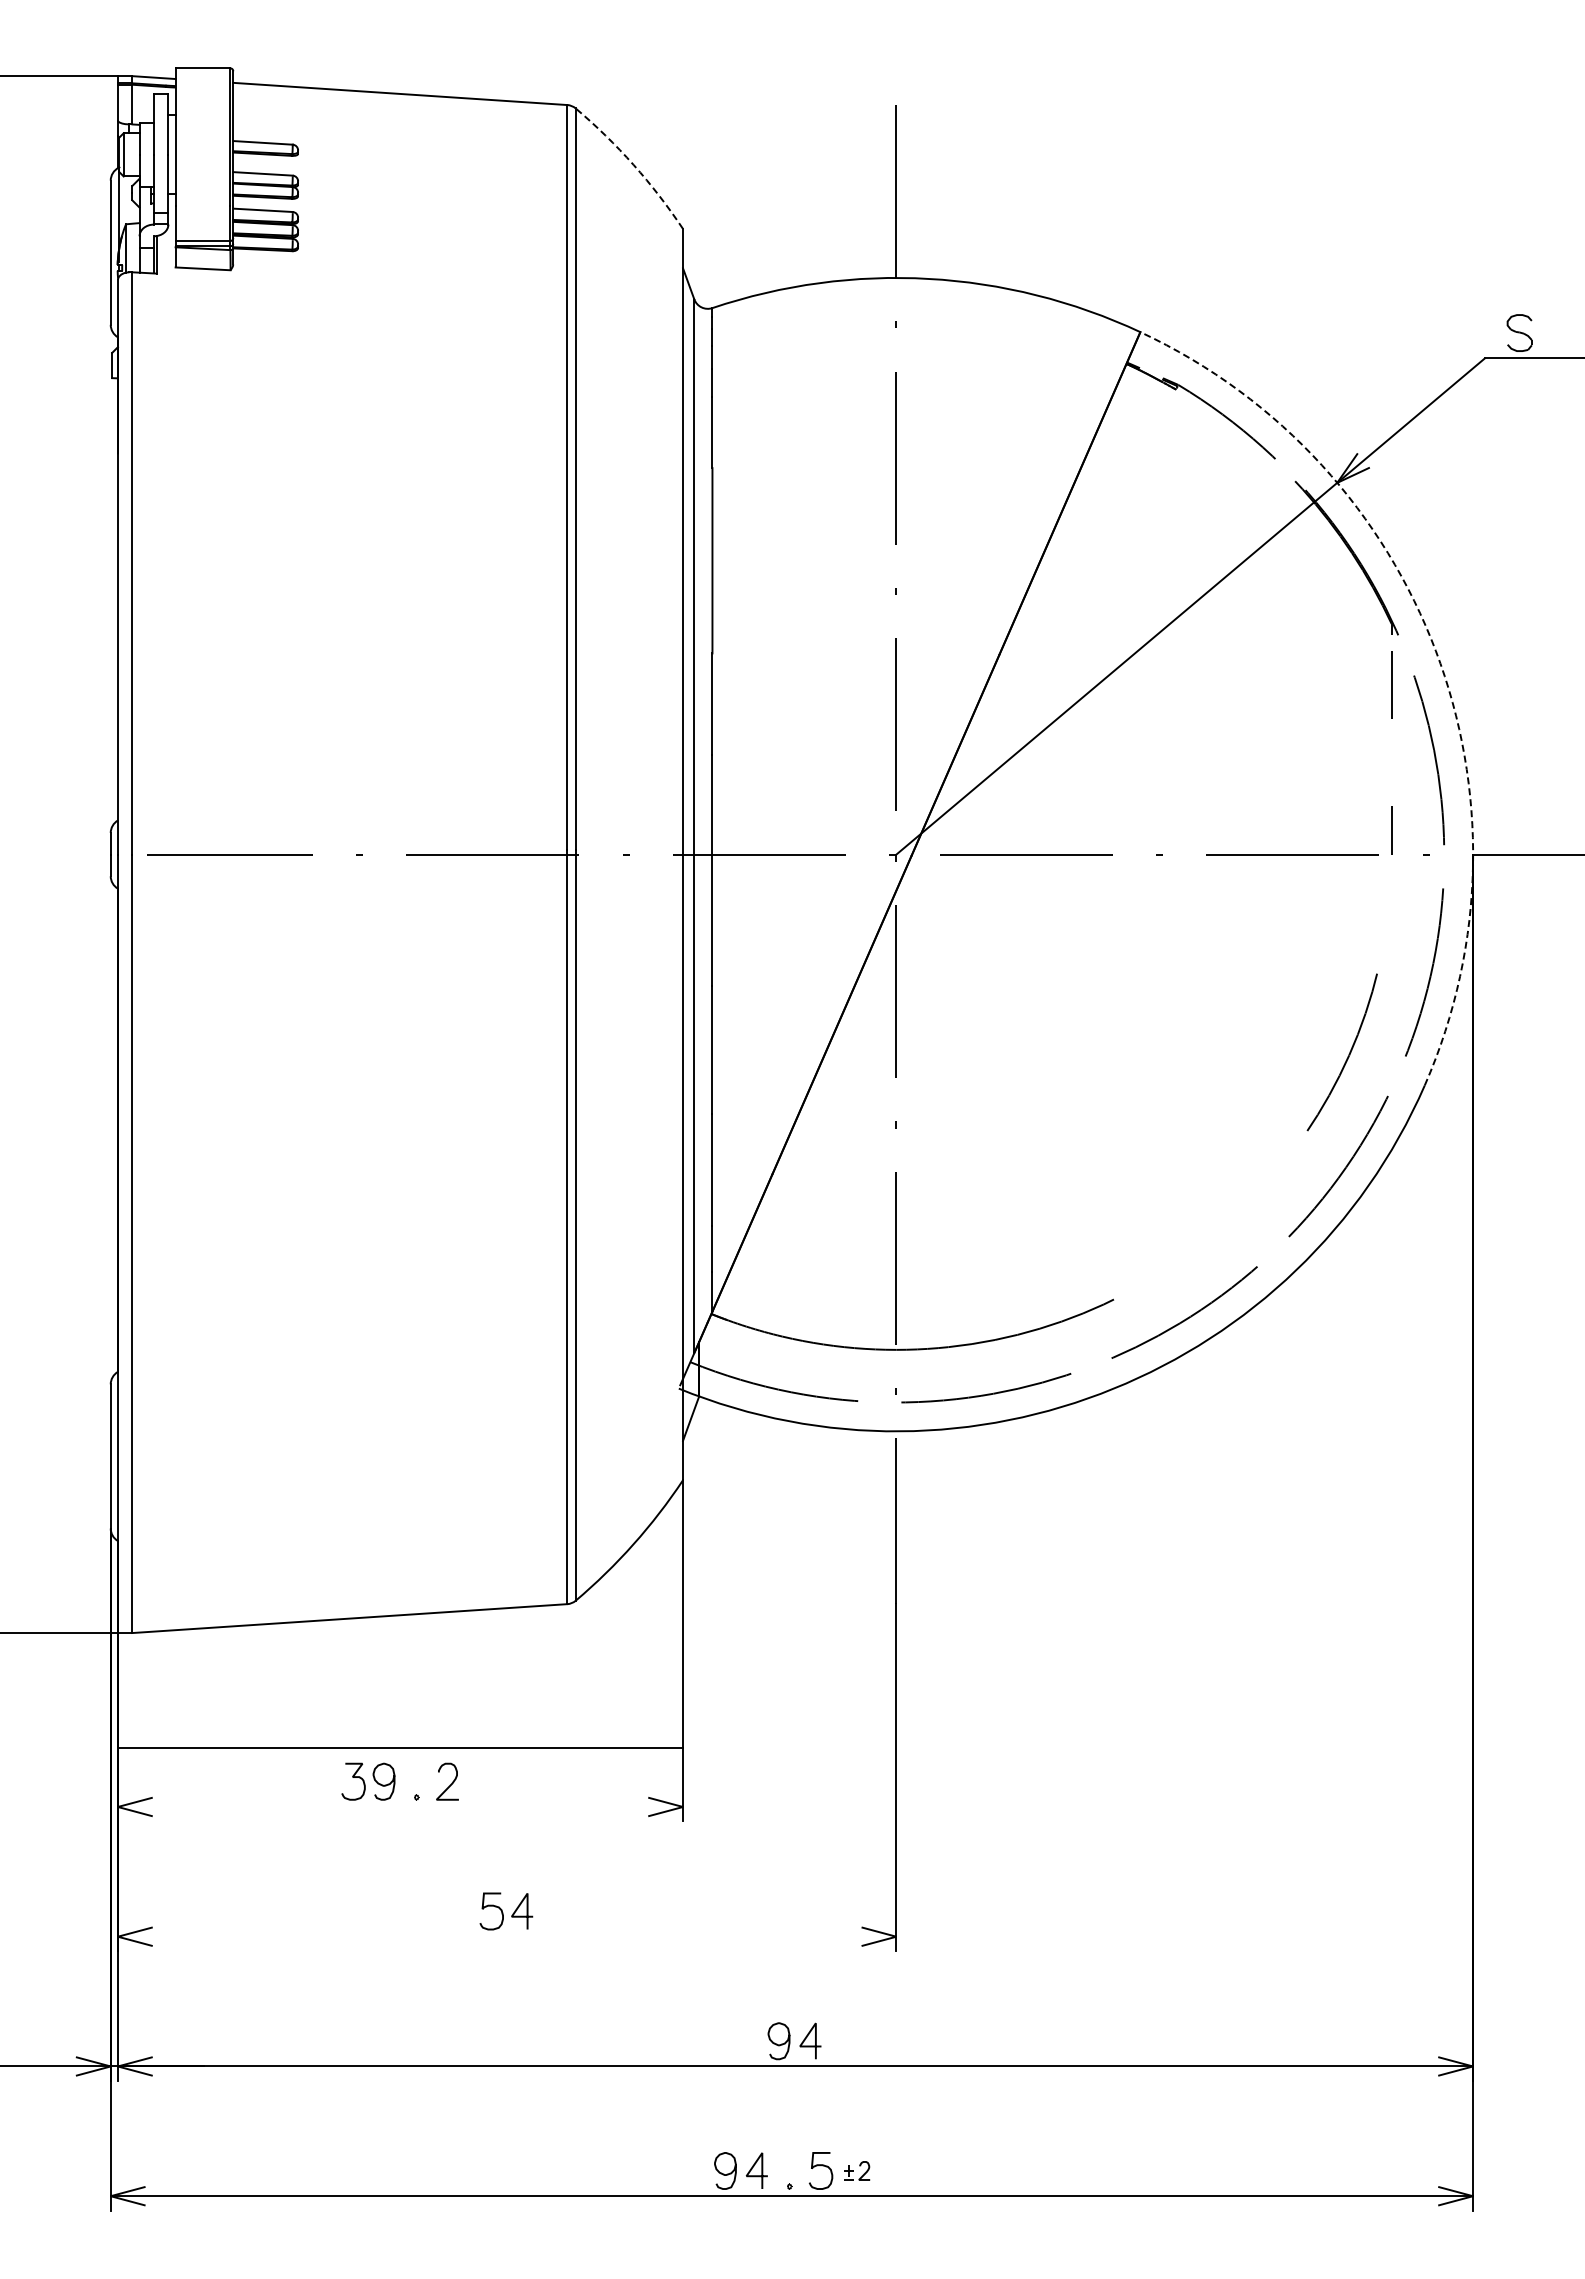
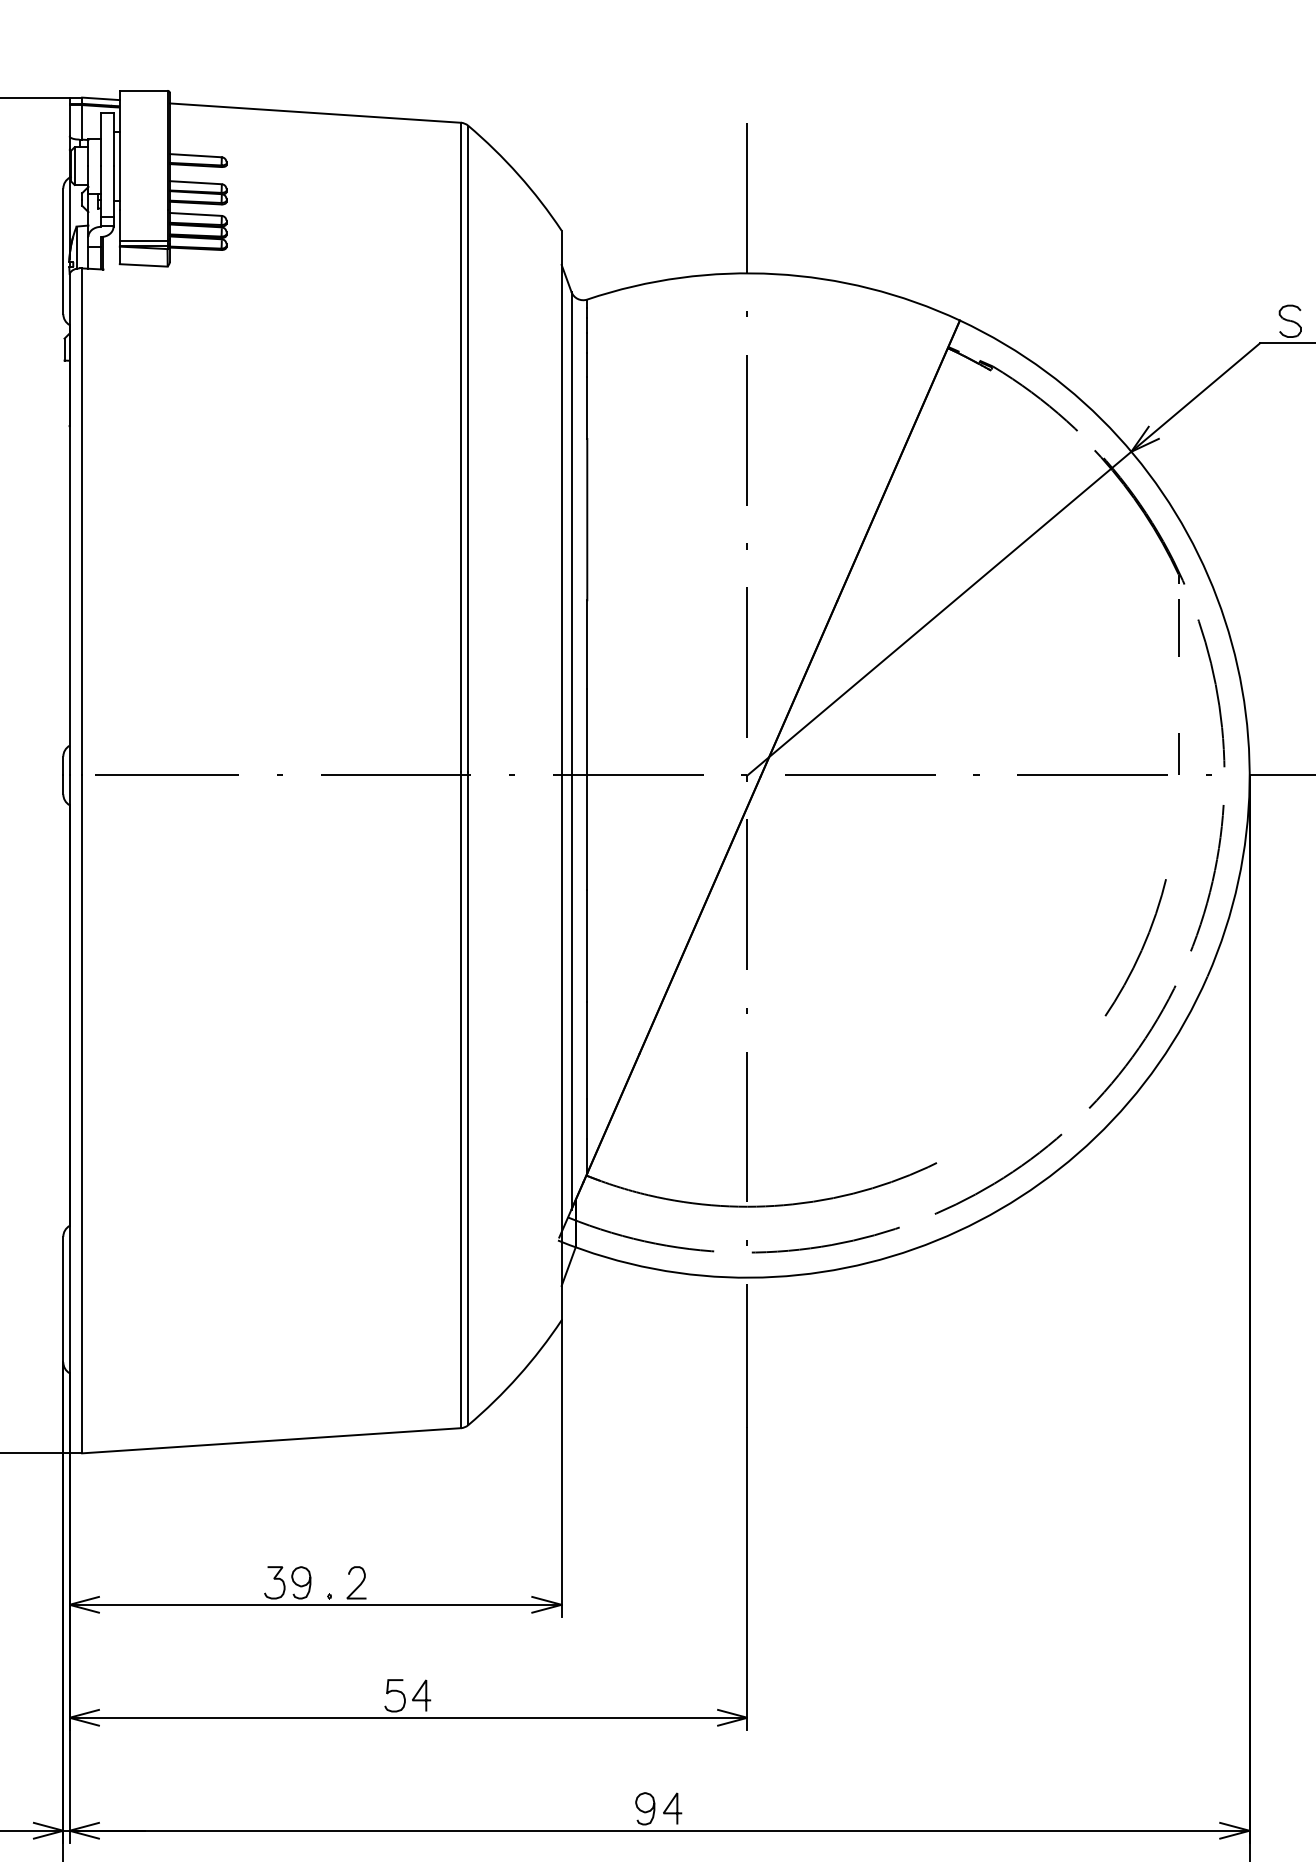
arc: (633, 164) -> (518, 174), dashed -> solid
arc: (1435, 650) -> (1216, 597), dashed -> solid
line: (400, 1747) -> (315, 1604), moved
line: (506, 1936) -> (407, 1717), added

